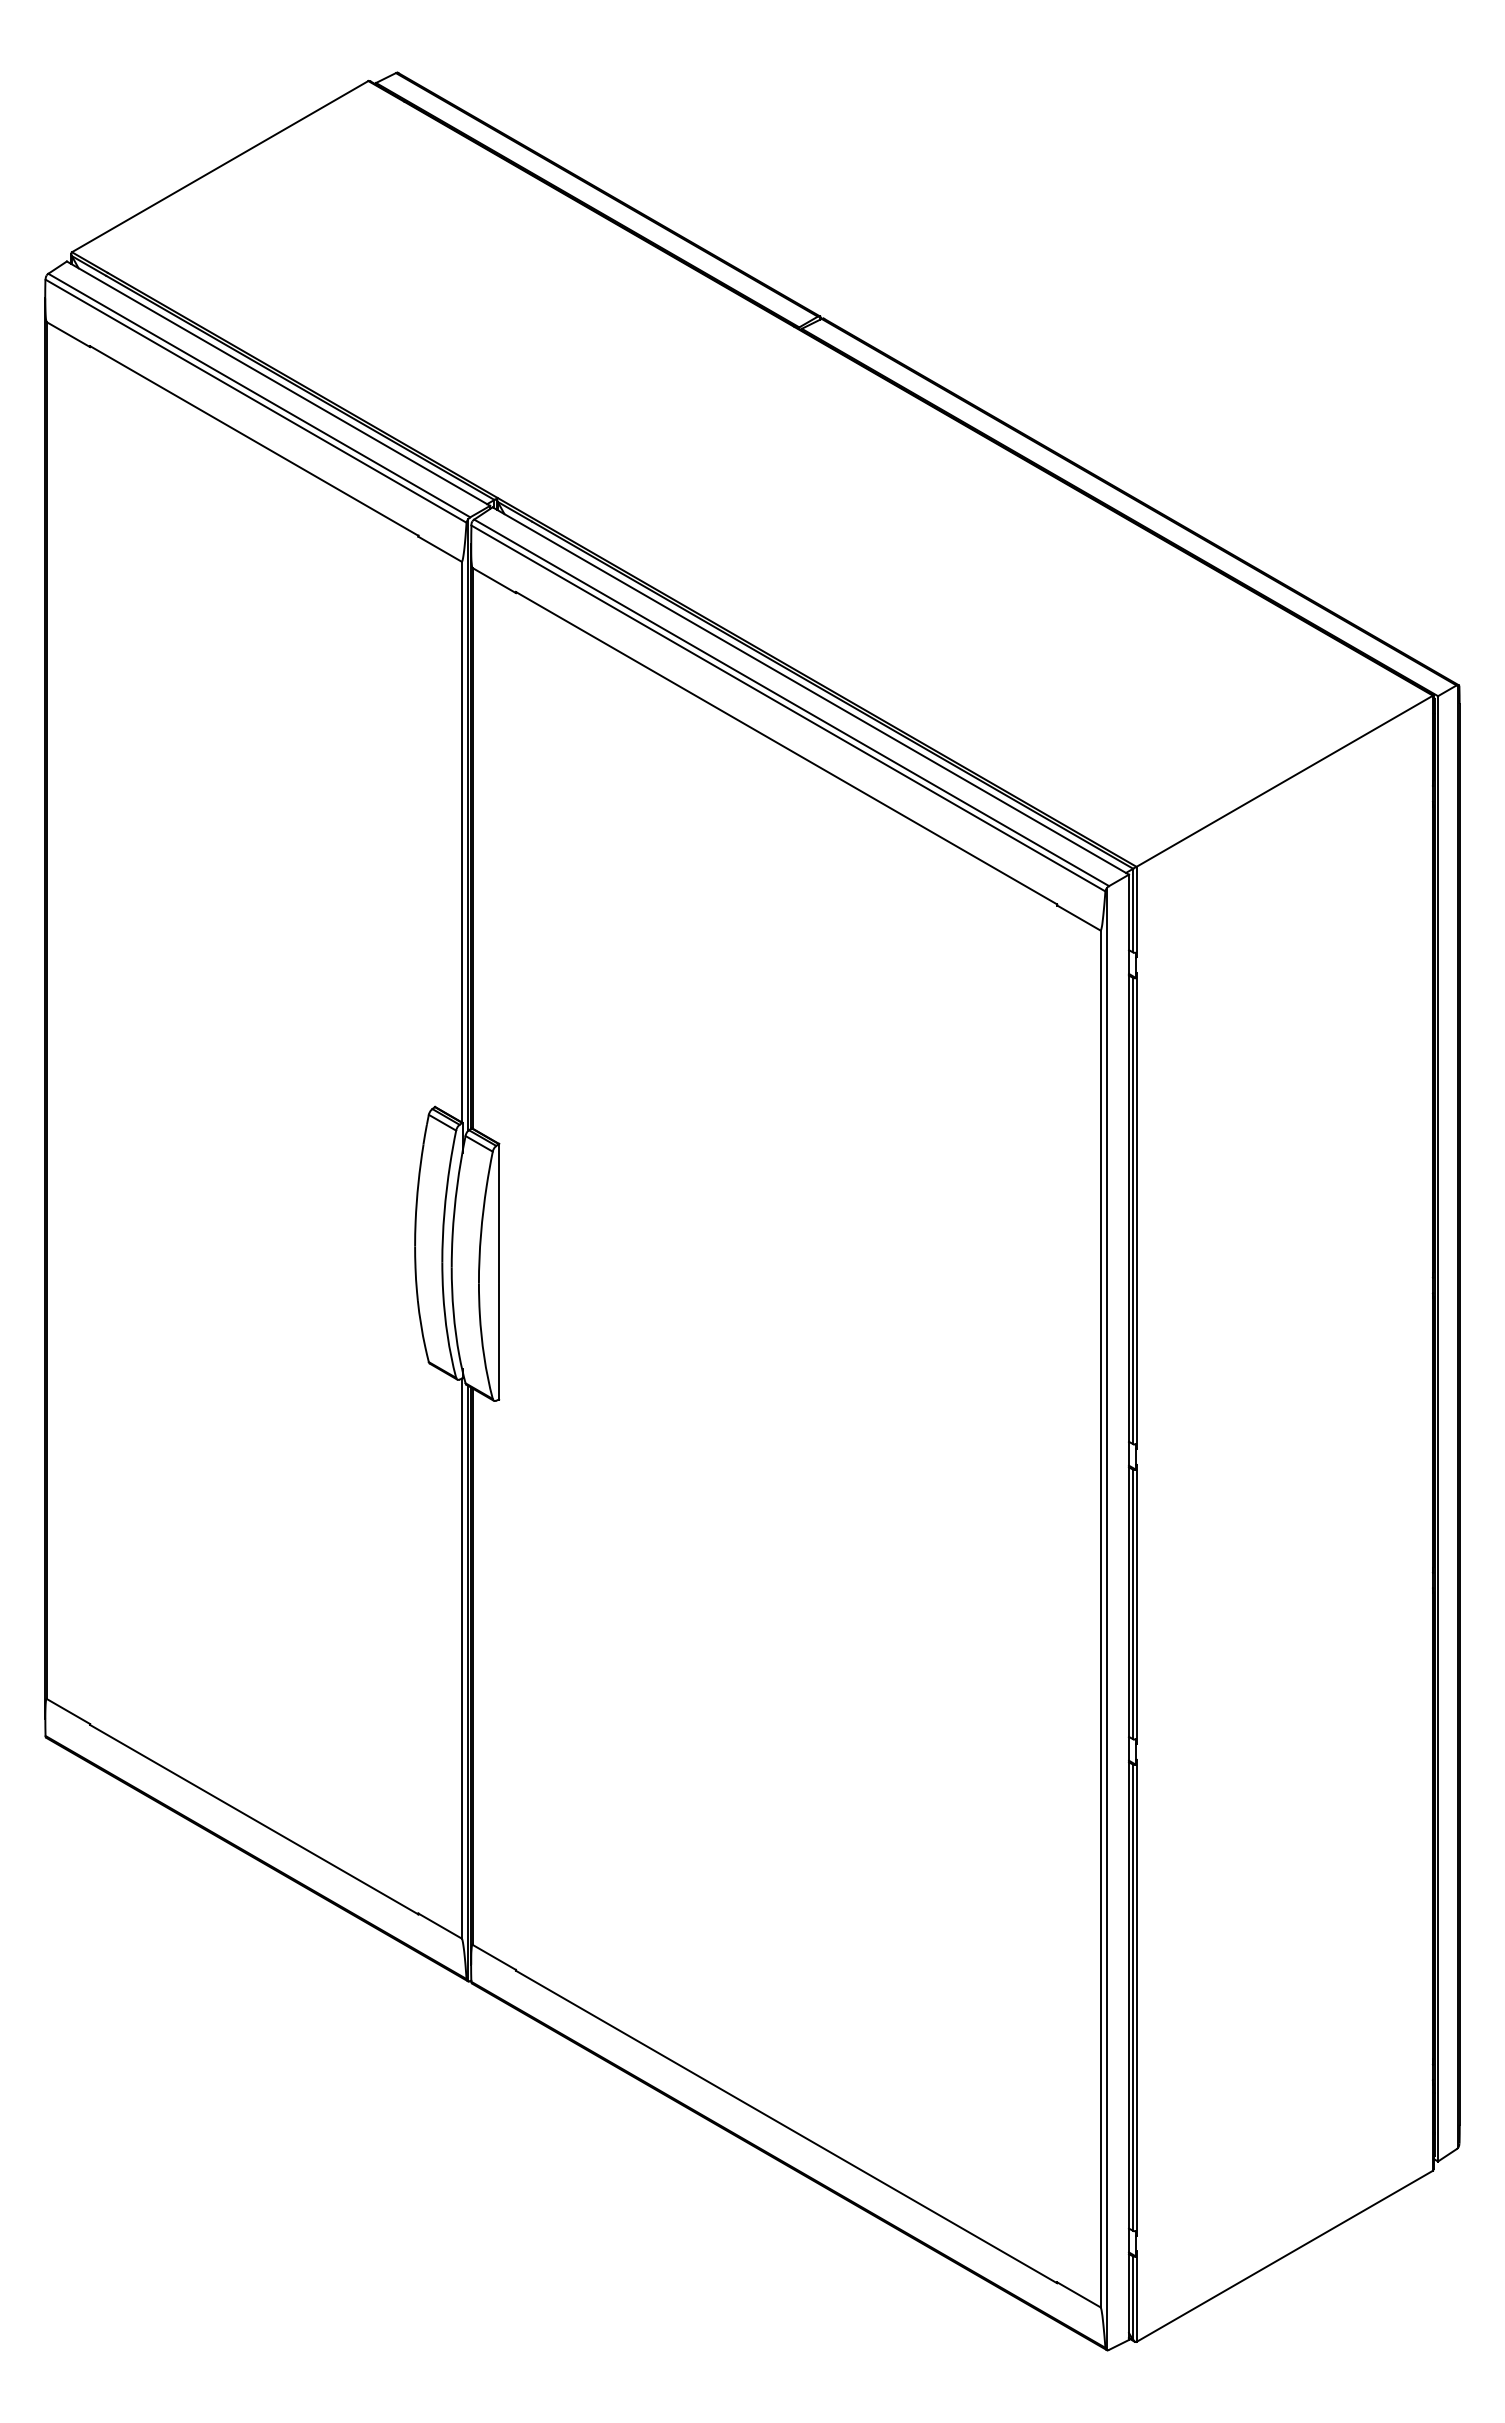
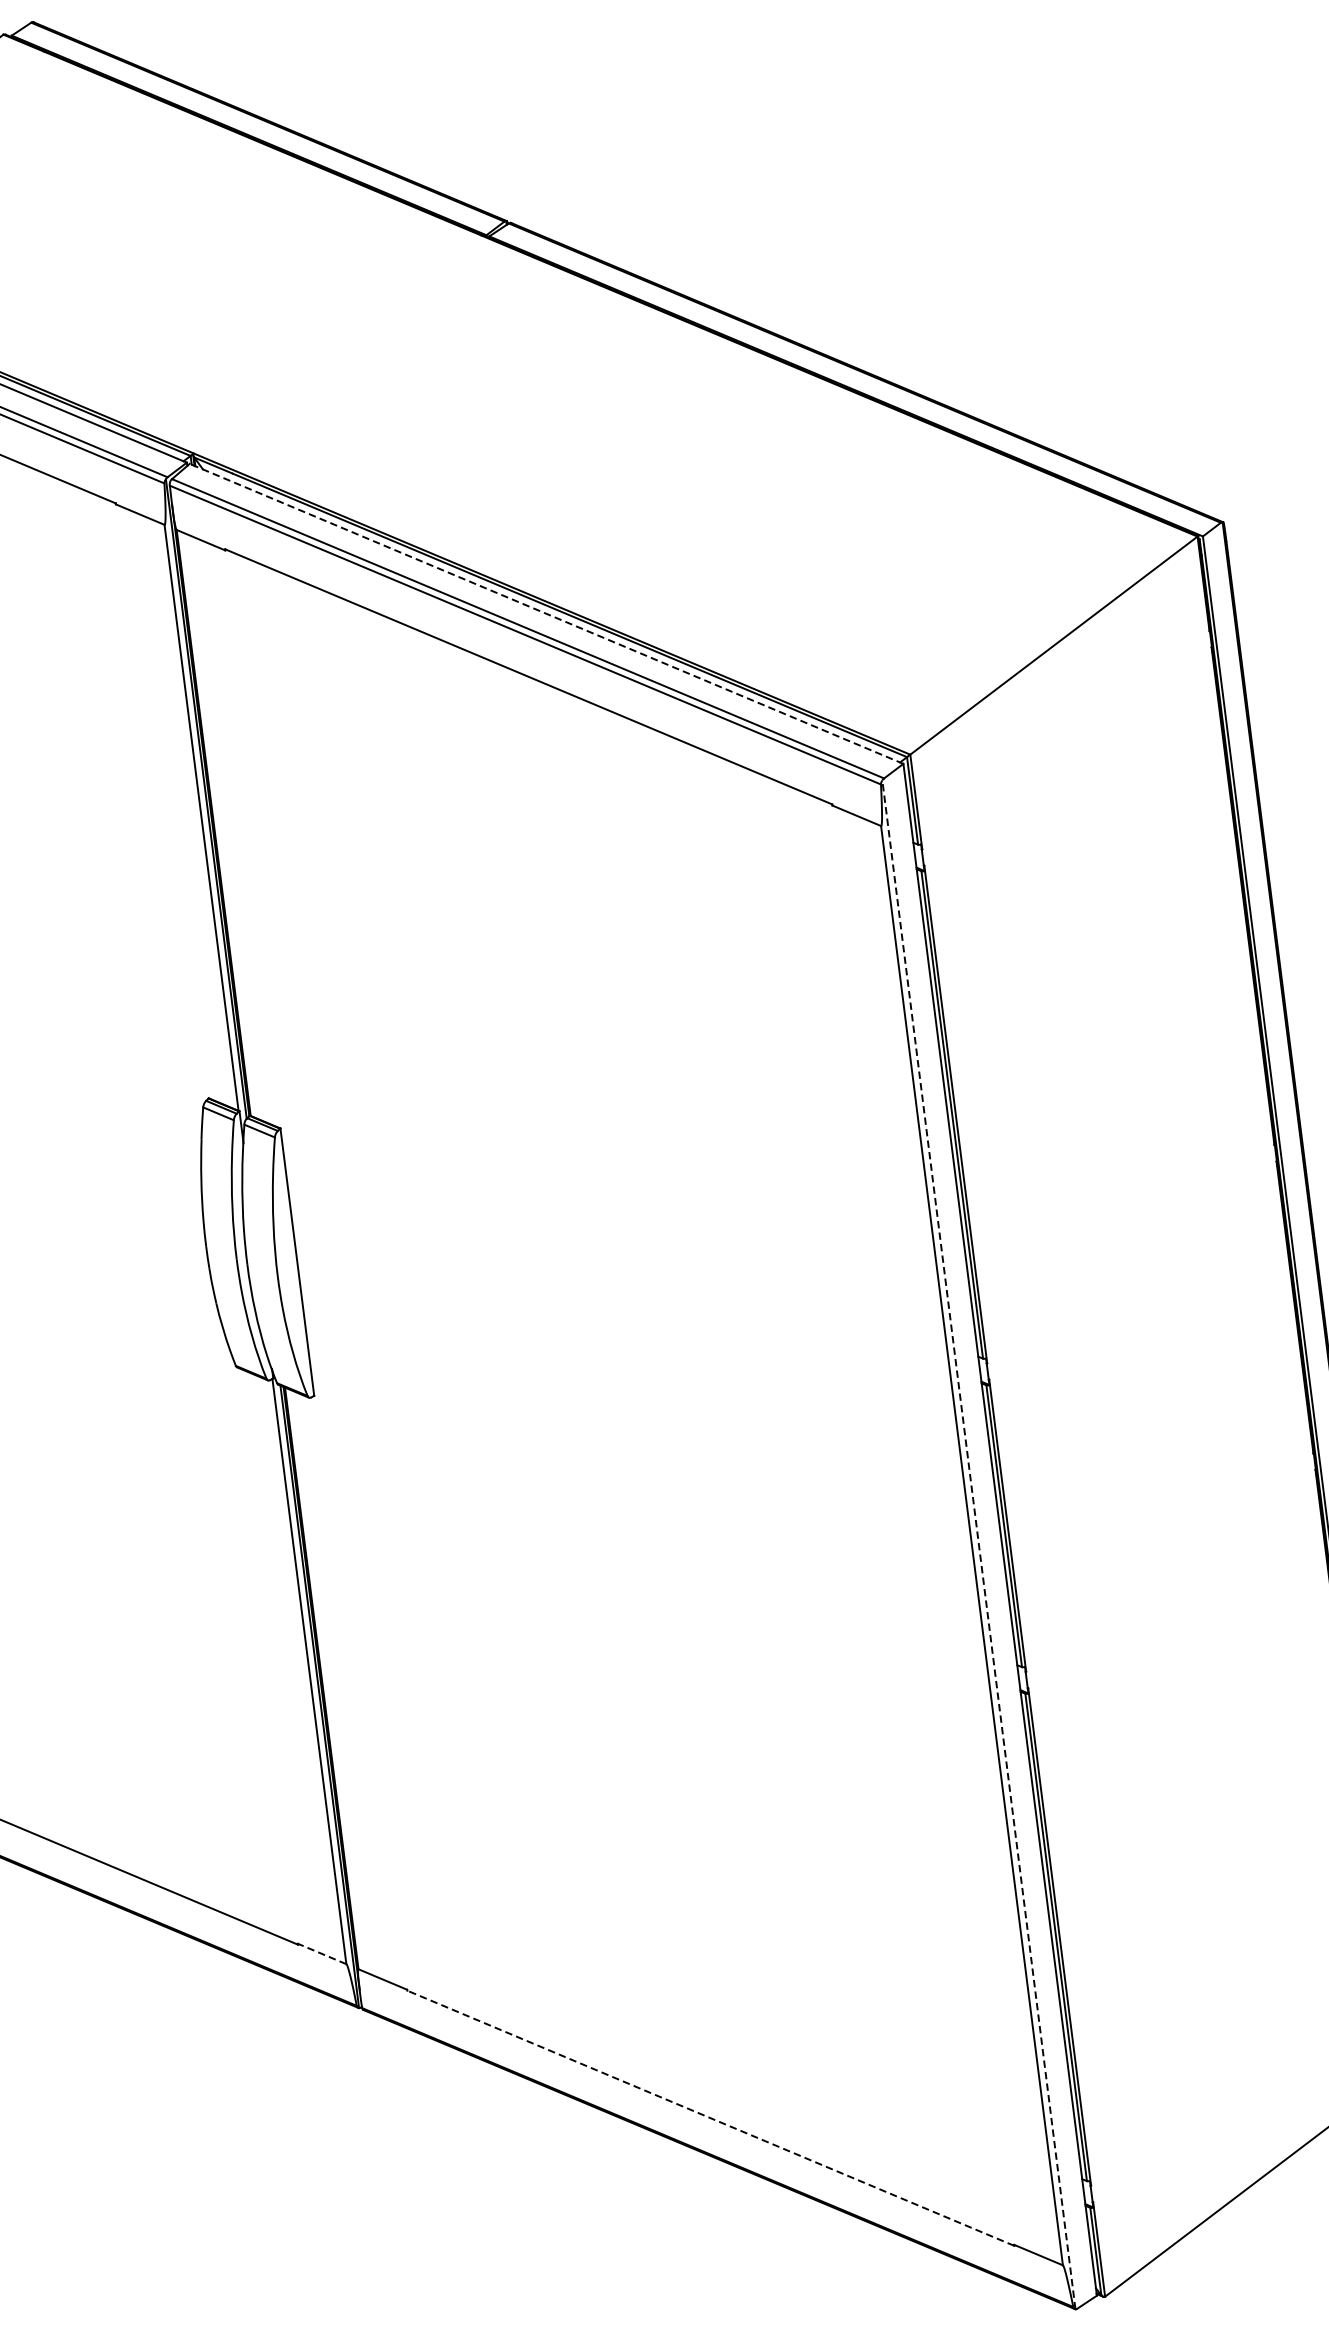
line: (810, 690) -> (546, 613), solid -> dashed
line: (1107, 1618) -> (979, 1544), solid -> dashed
line: (439, 1925) -> (321, 1953), solid -> dashed
line: (786, 2126) -> (710, 2117), solid -> dashed

